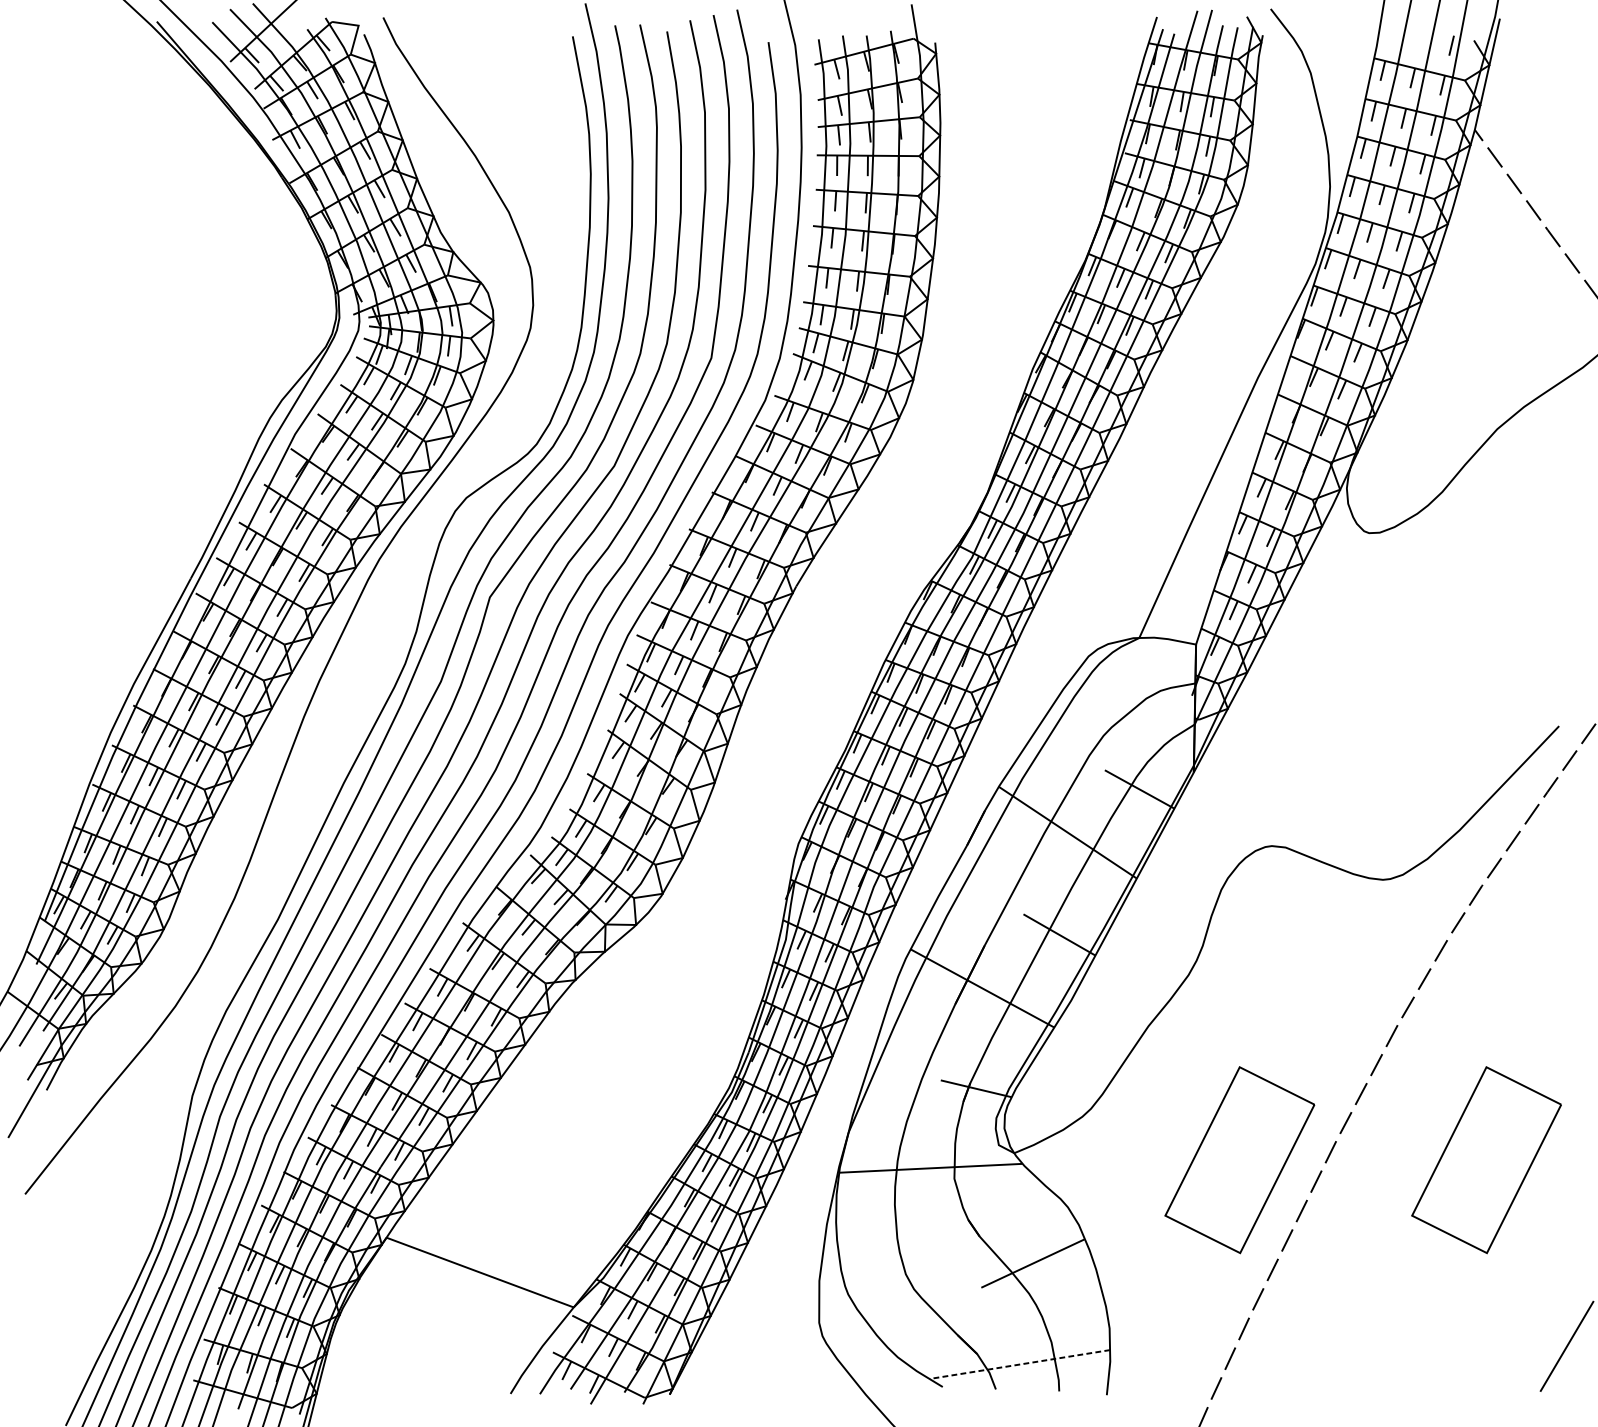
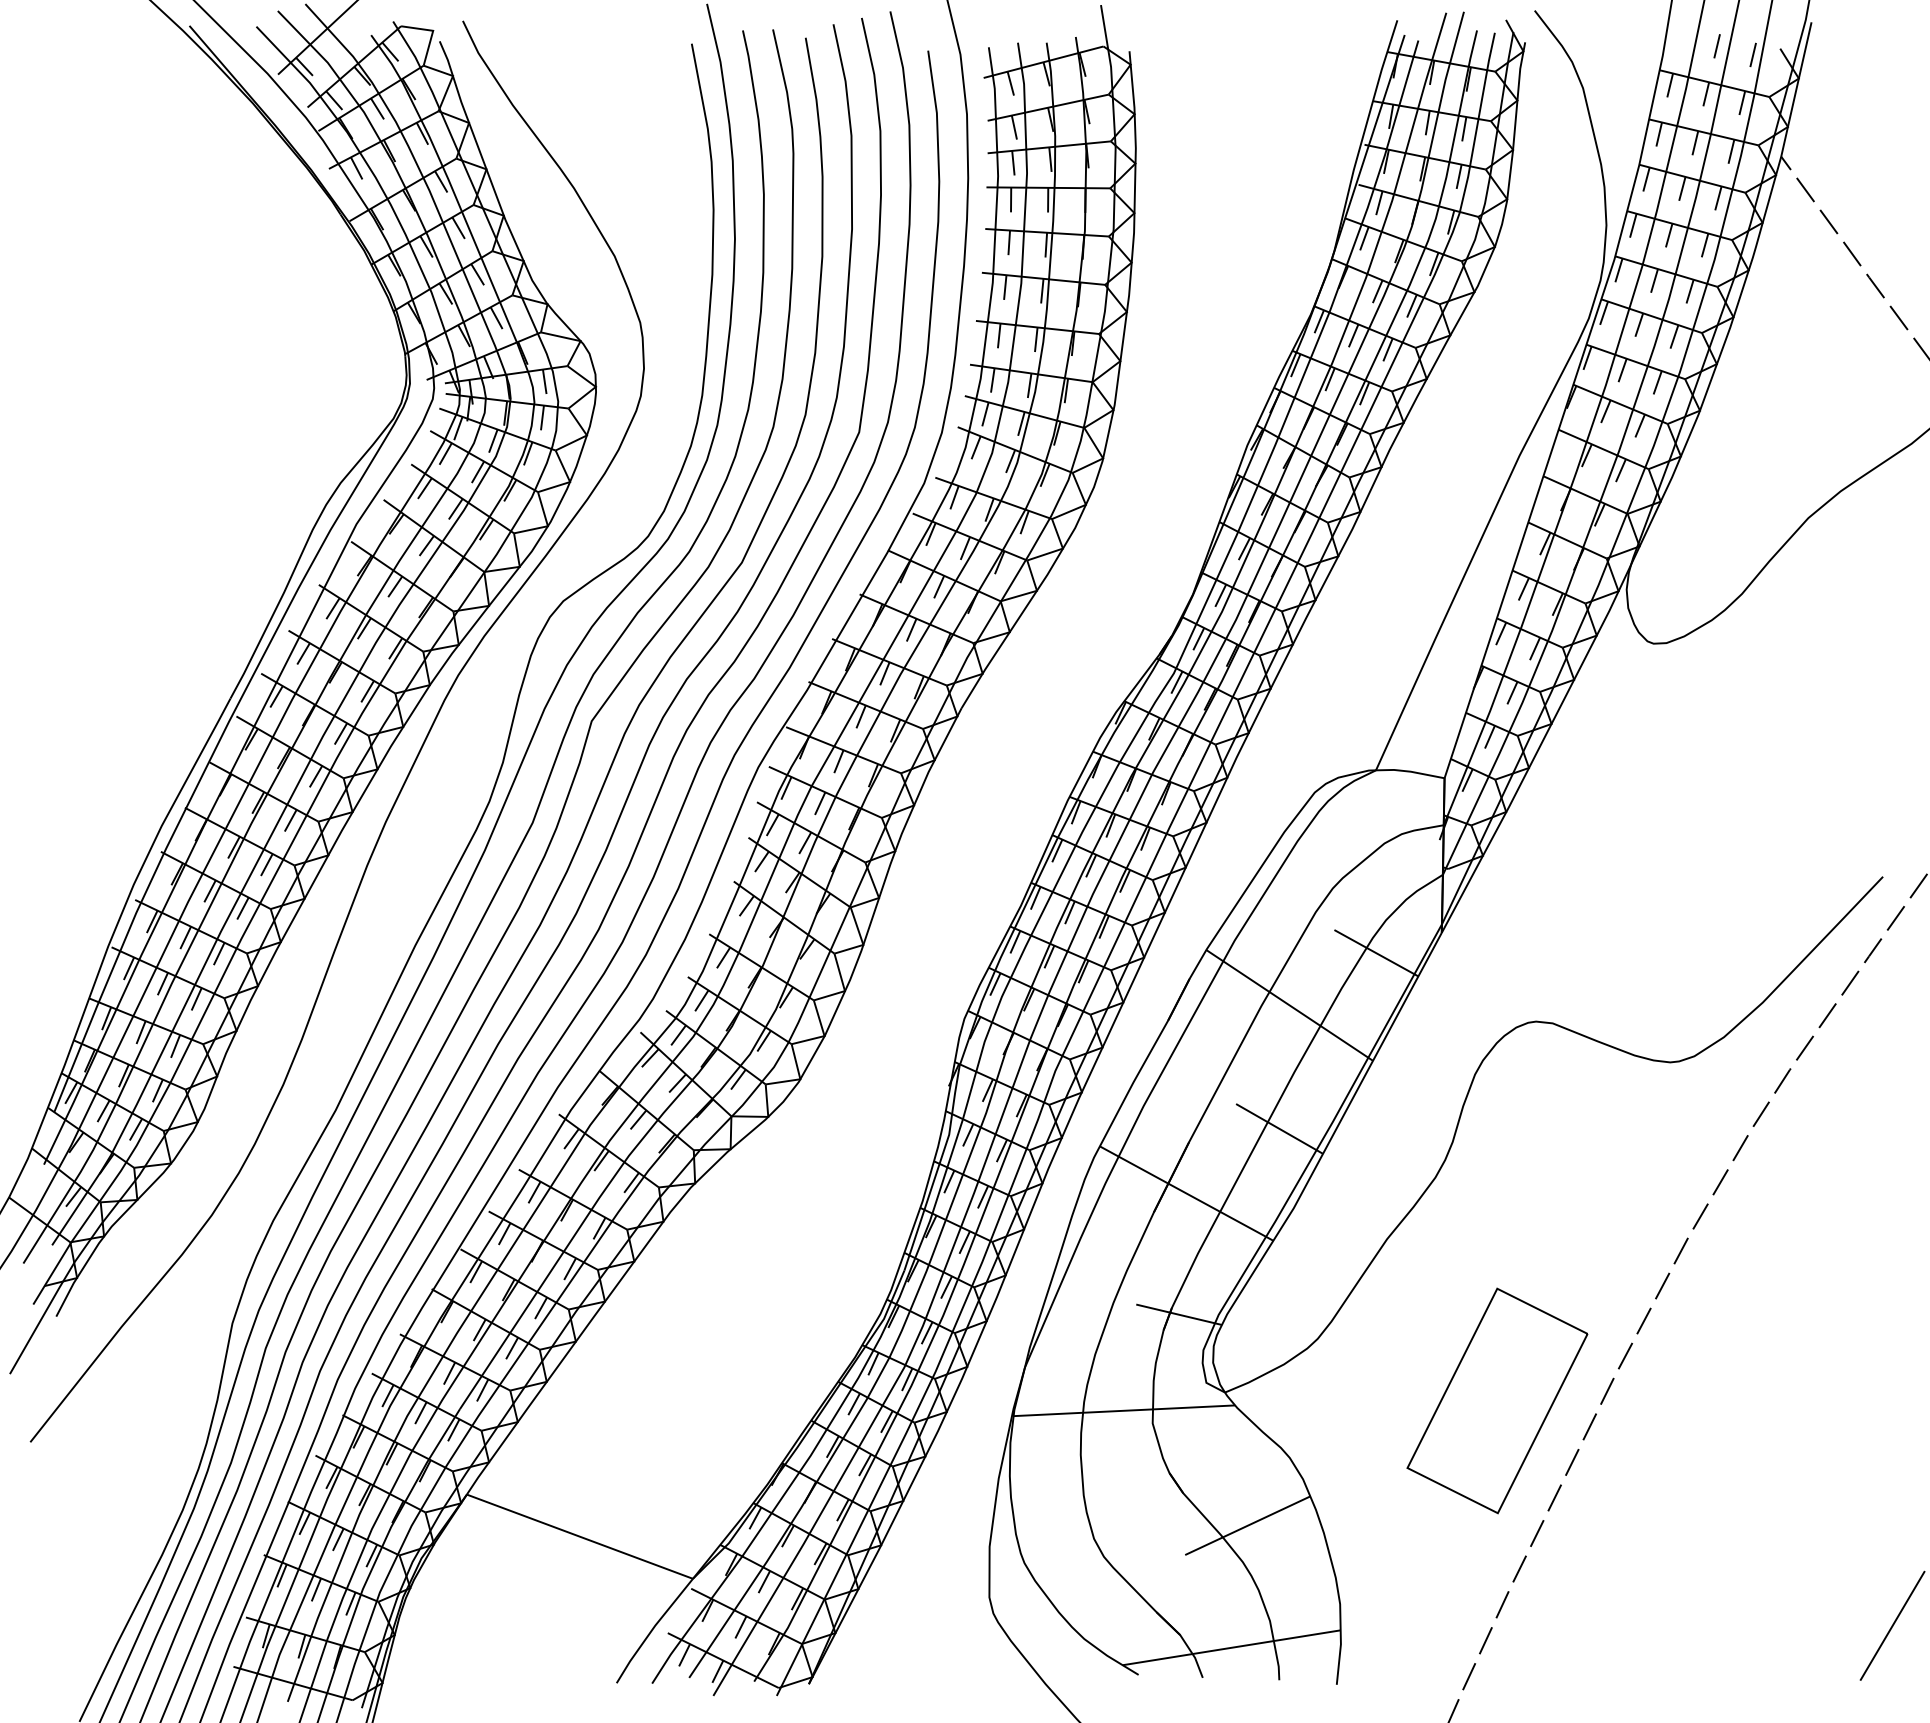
line: (1421, 38) -> (1716, 46), added
part: (1486, 1159) -> (1795, 1400), removed
line: (1019, 1364) -> (1231, 1647), dashed -> solid

